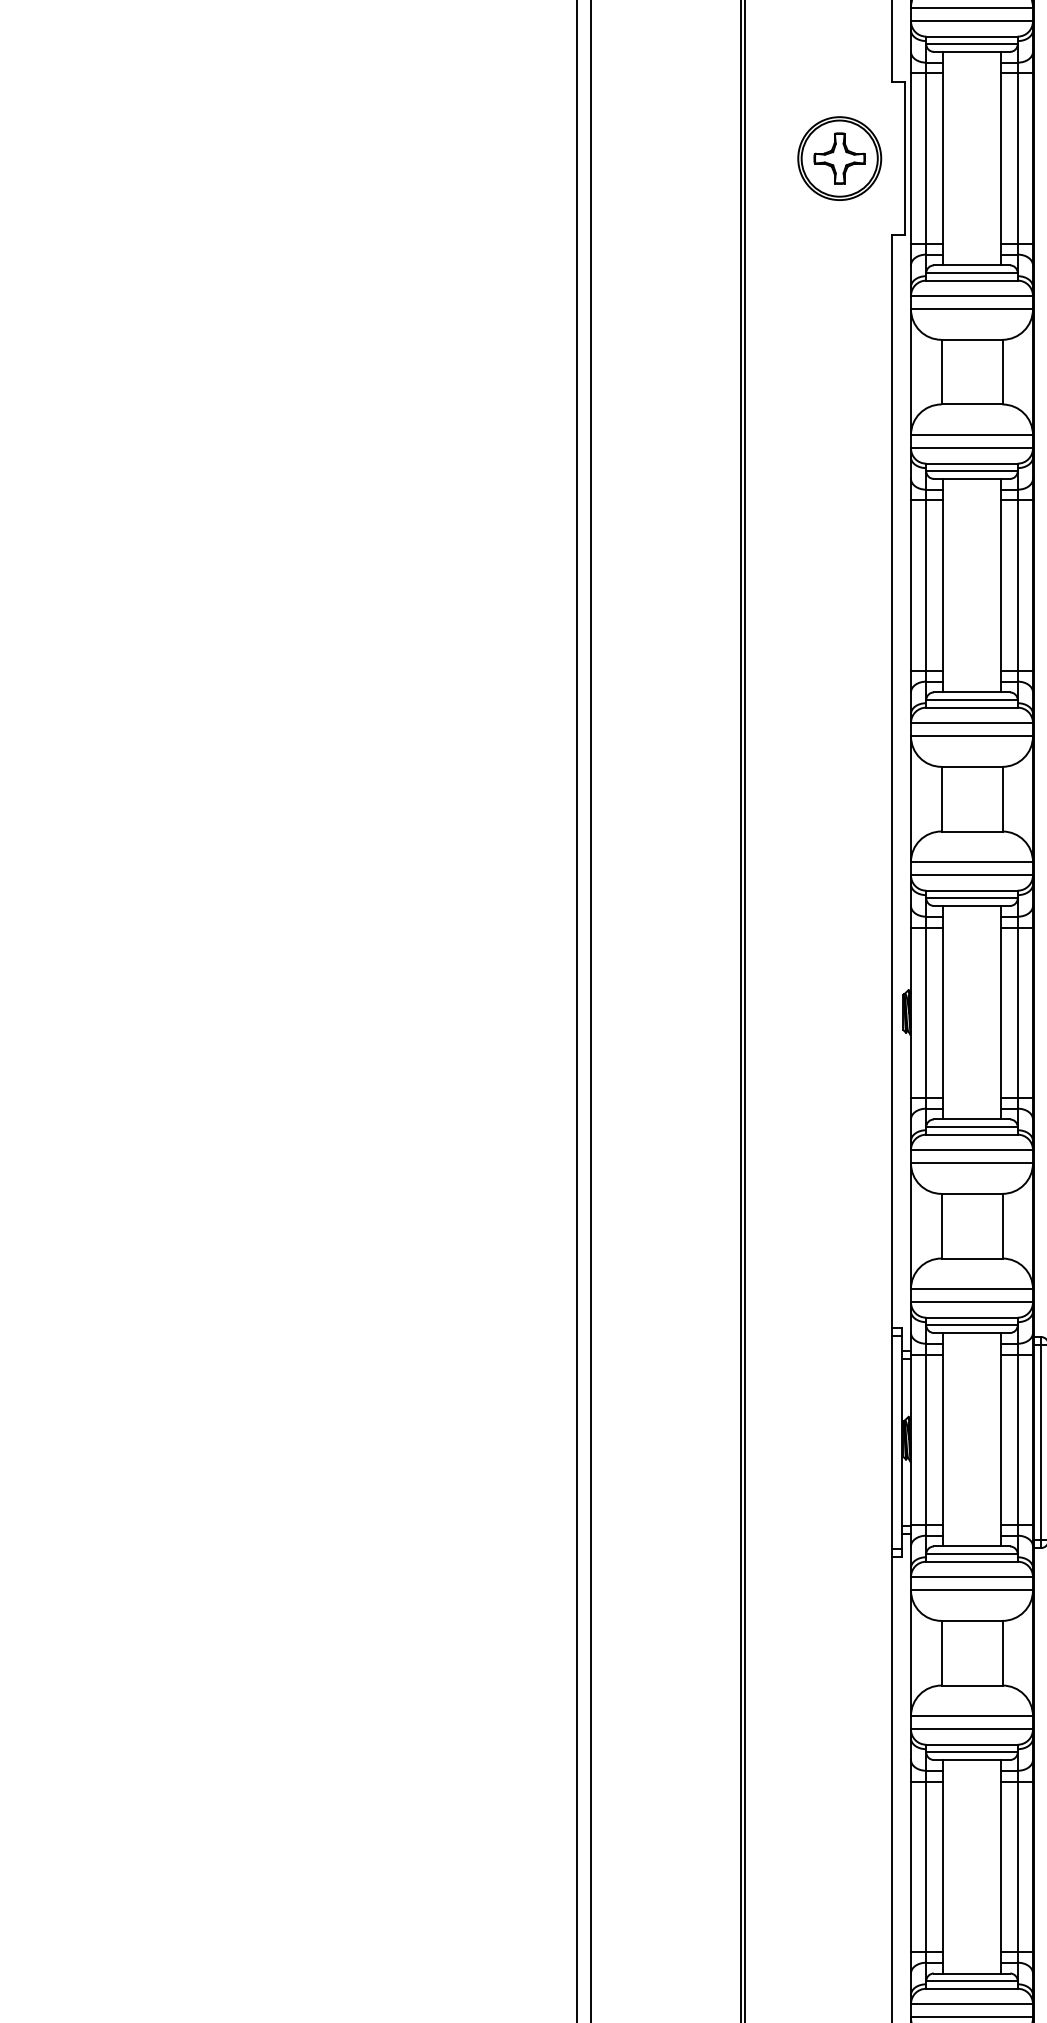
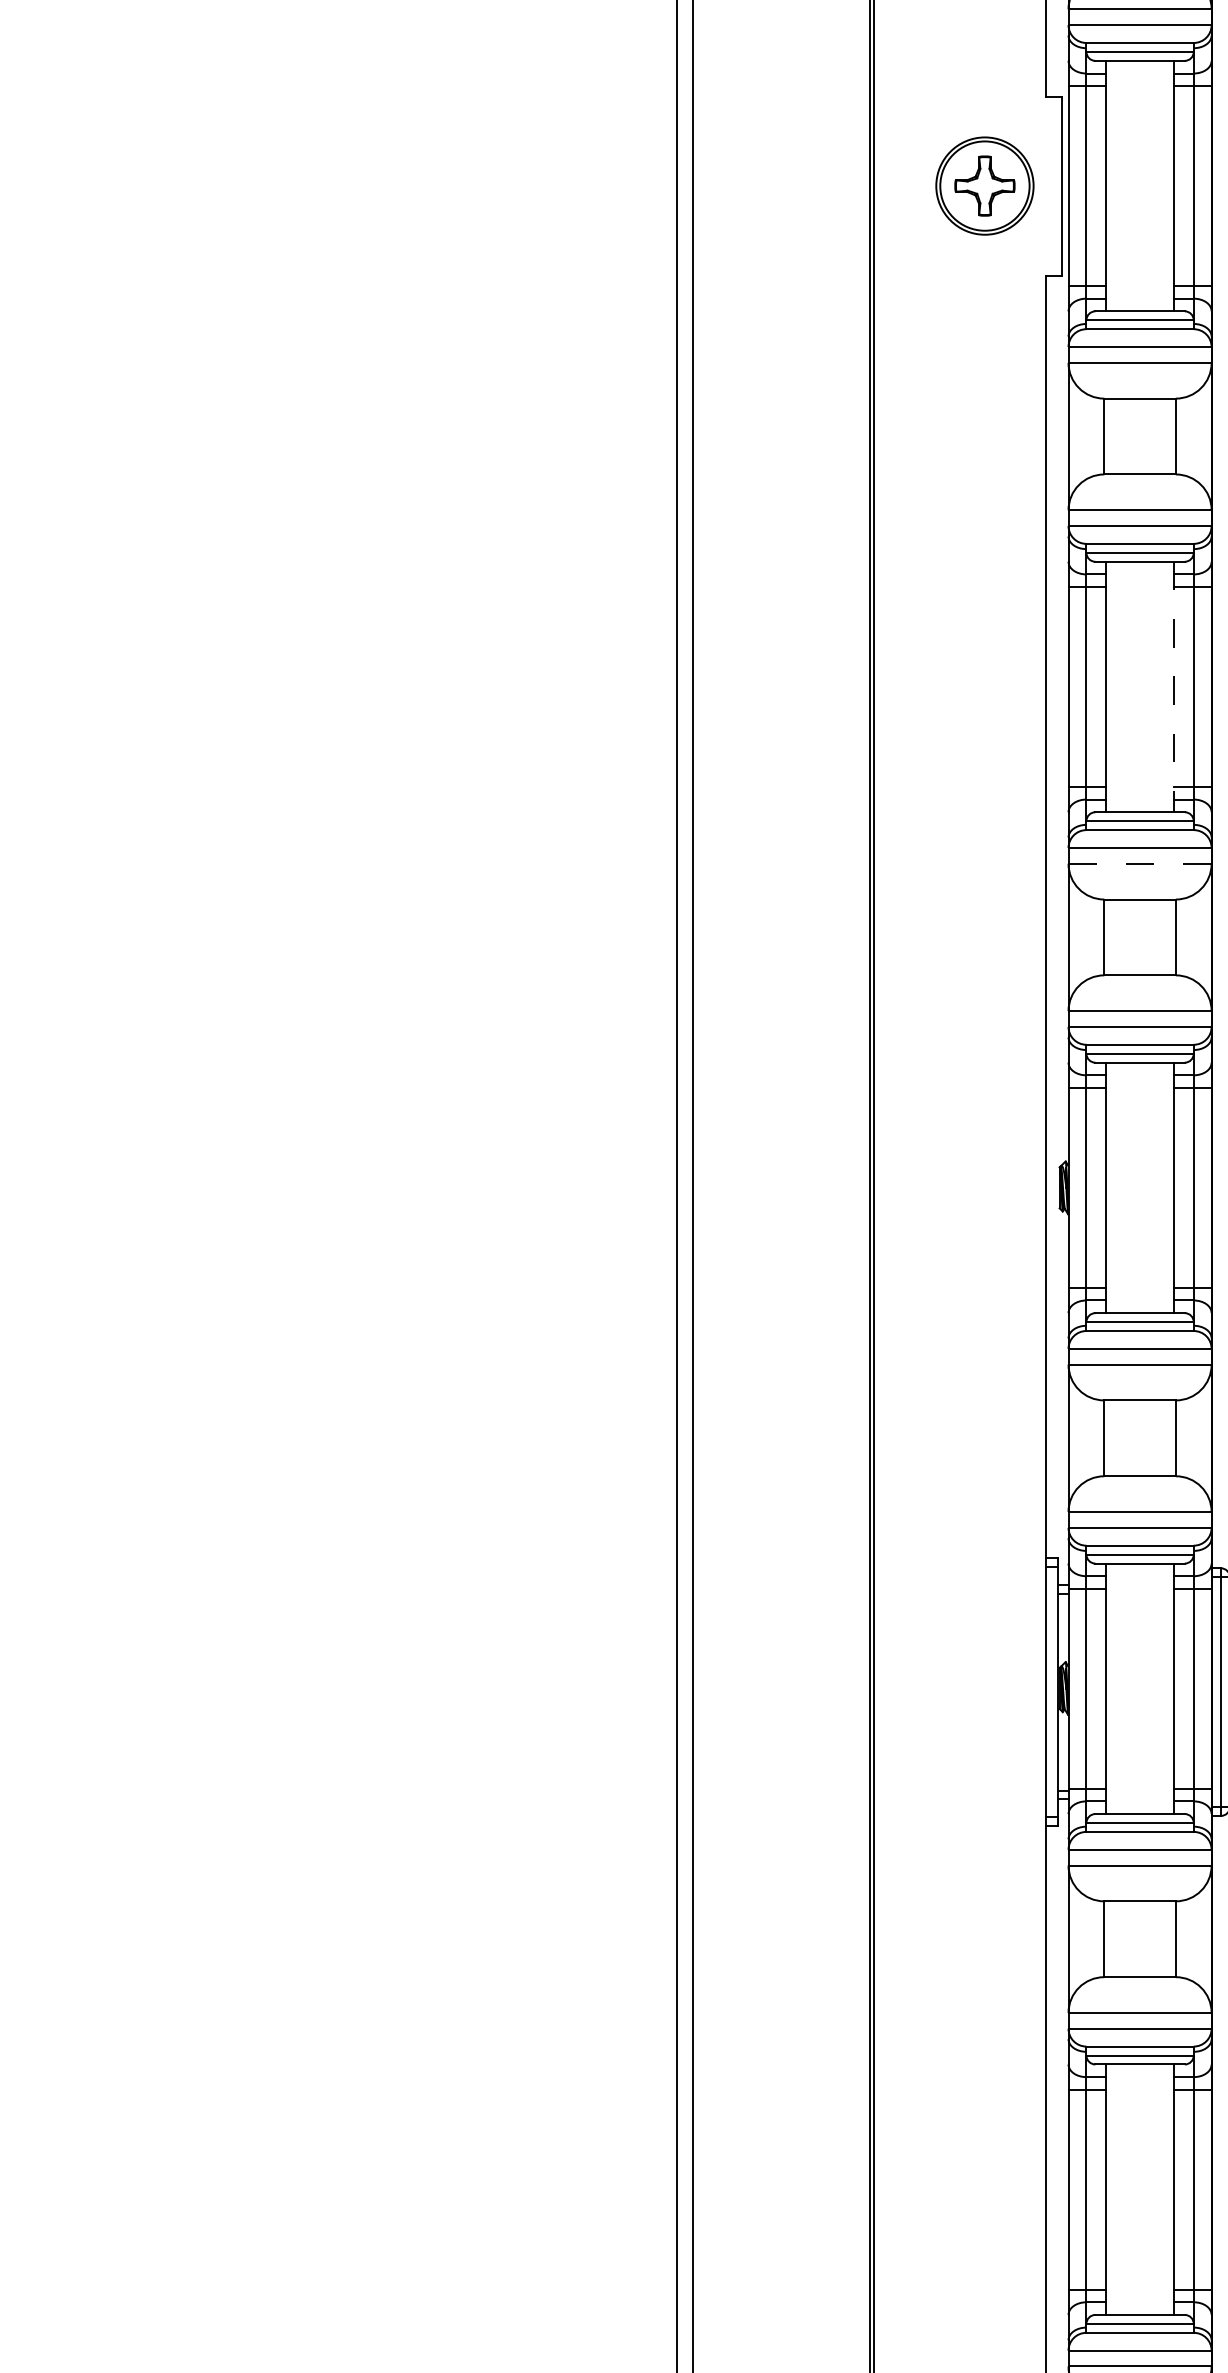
line: (1001, 585) -> (1174, 686), solid -> dashed
line: (972, 736) -> (1140, 863), solid -> dashed

